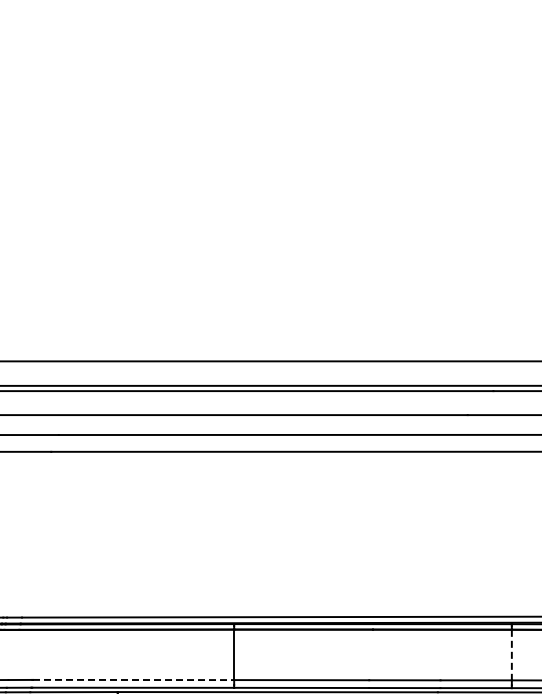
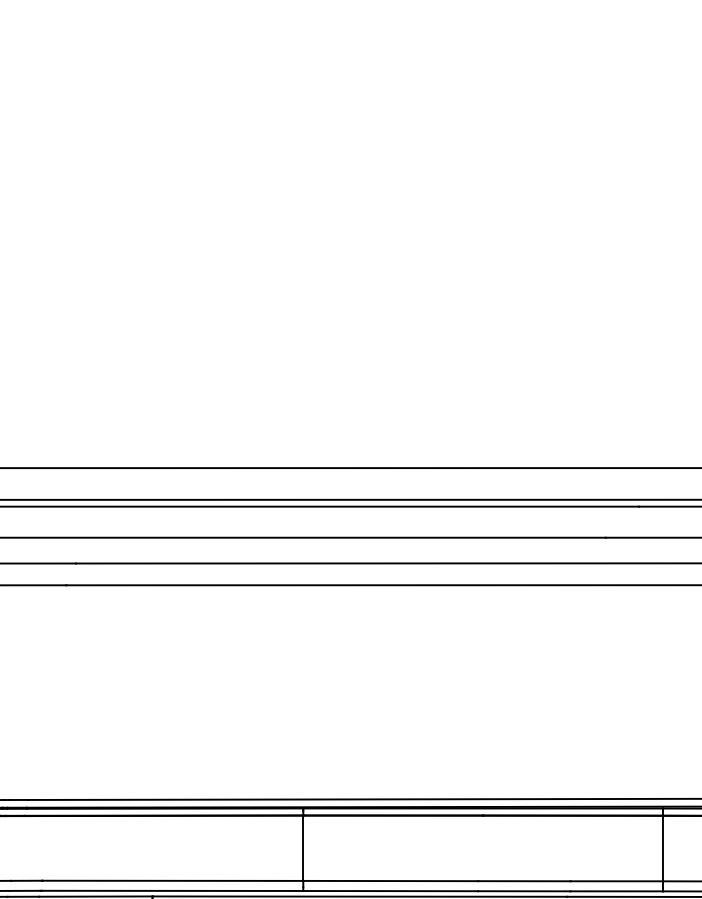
line: (511, 655) -> (662, 849), dashed -> solid
line: (133, 680) -> (172, 881), dashed -> solid

